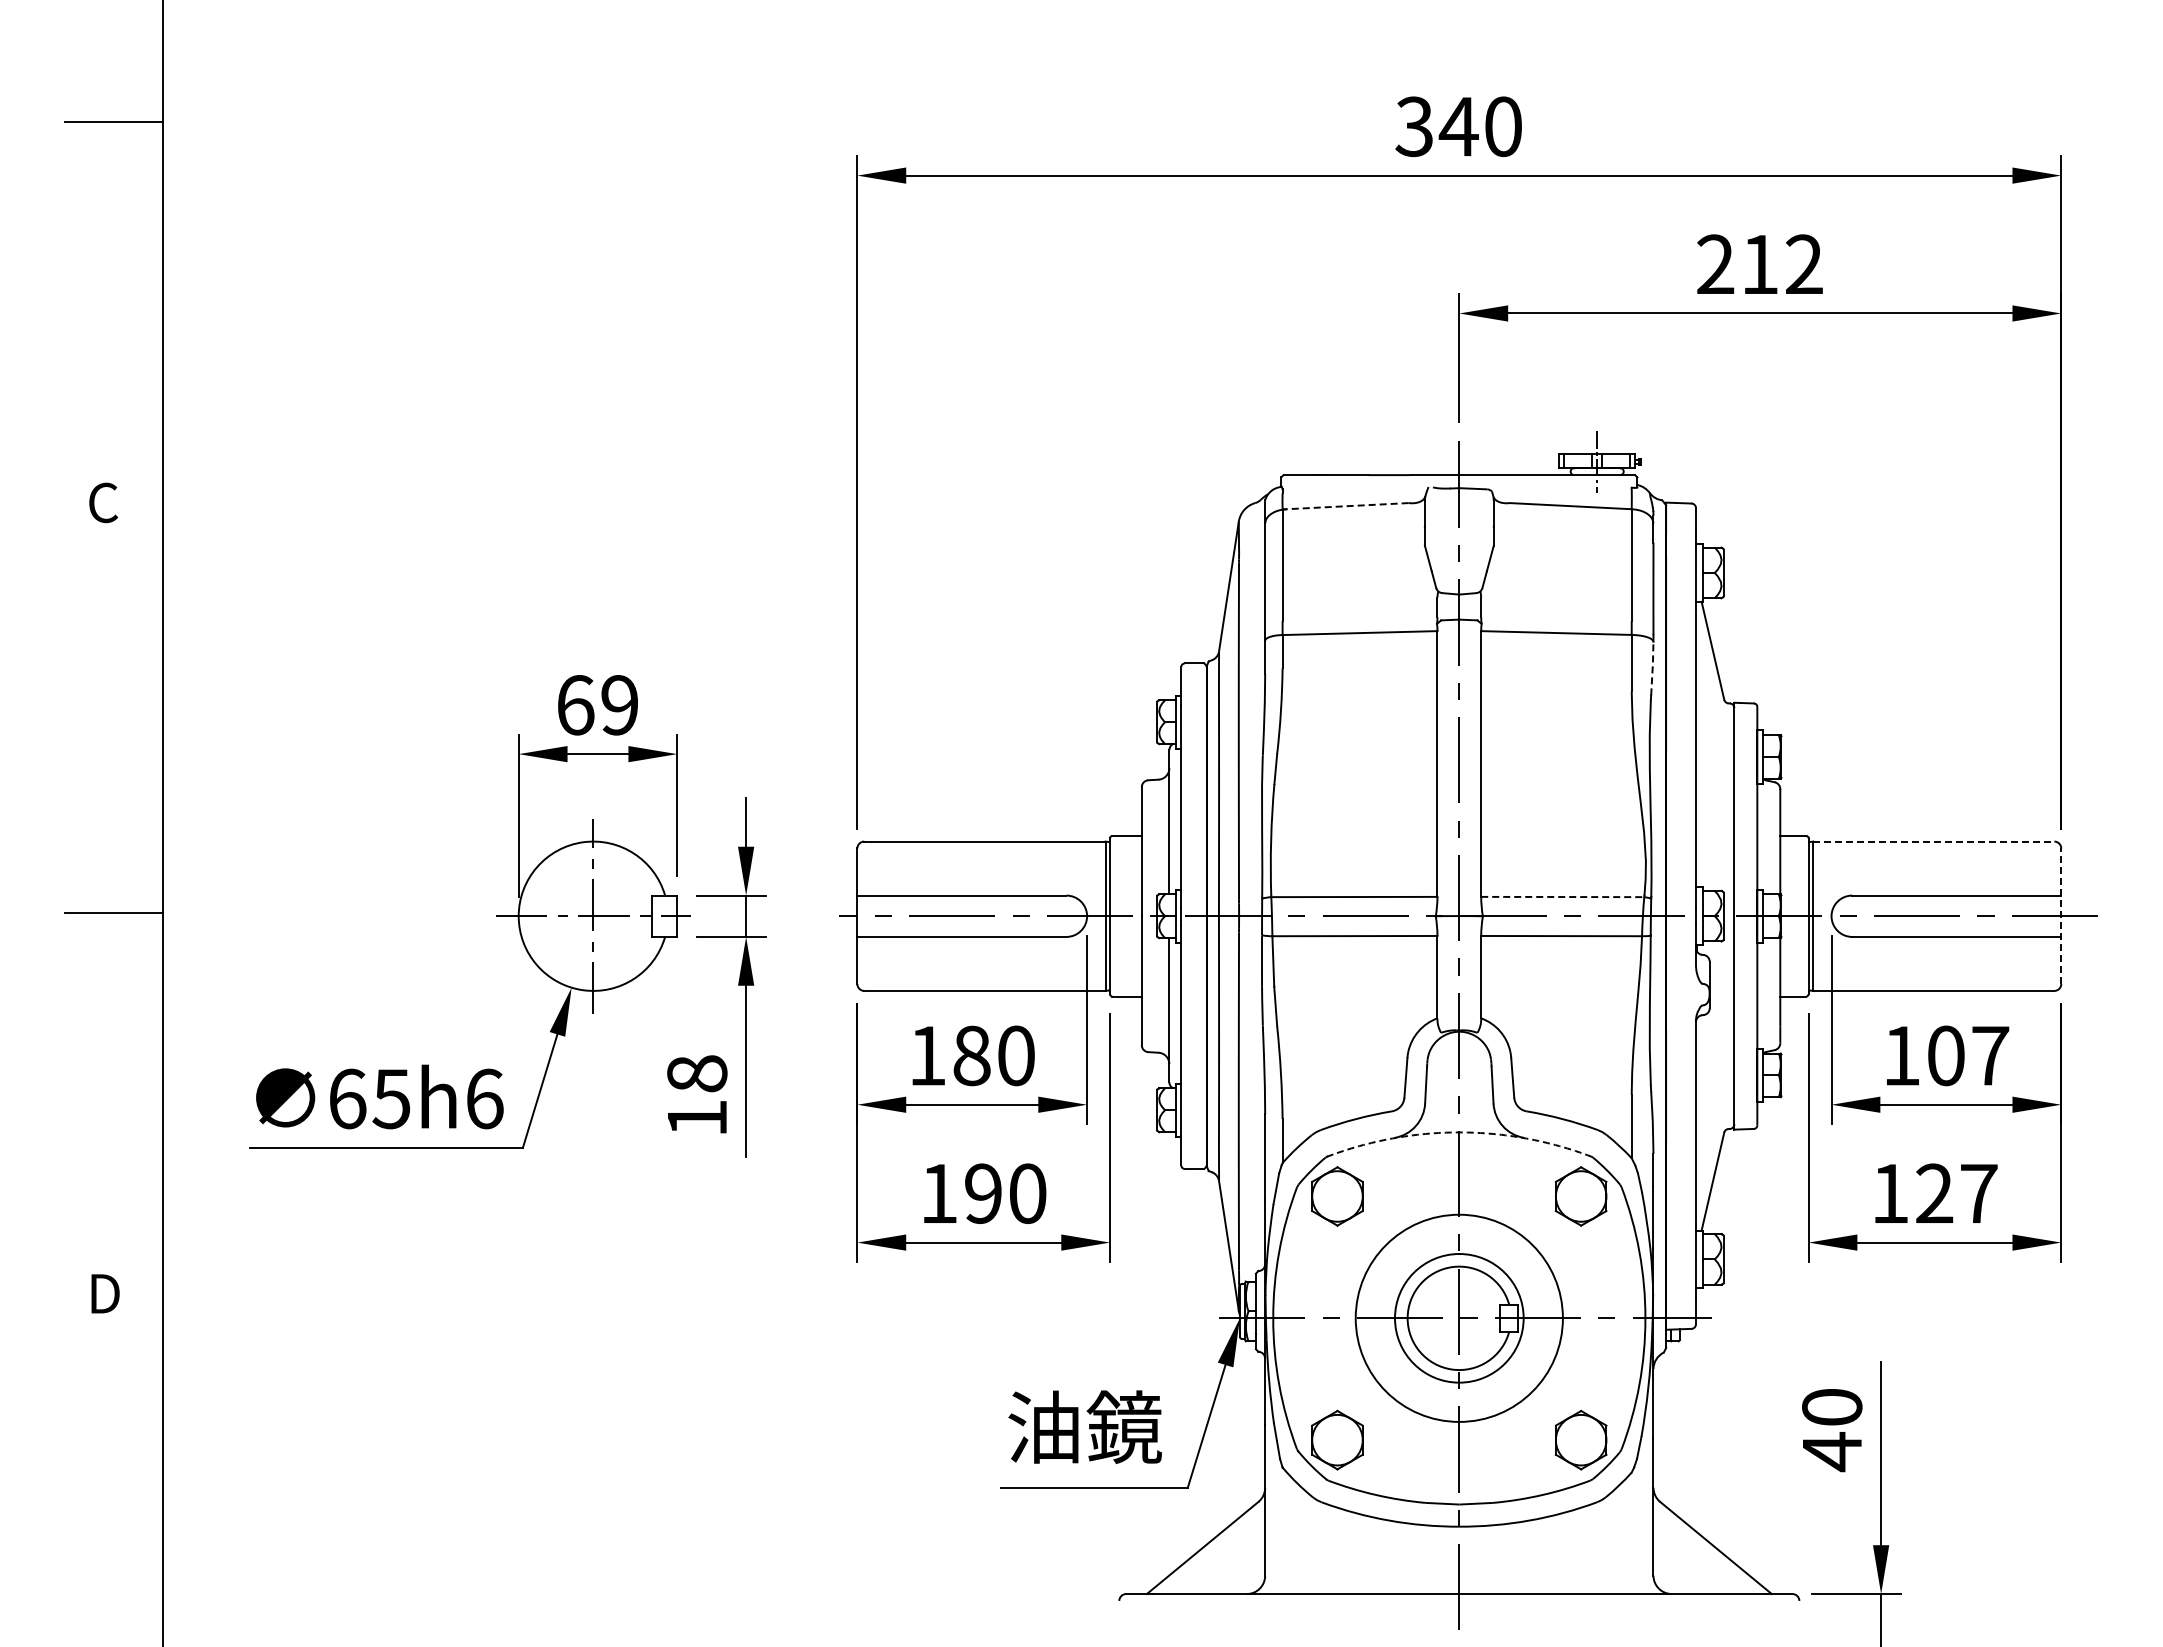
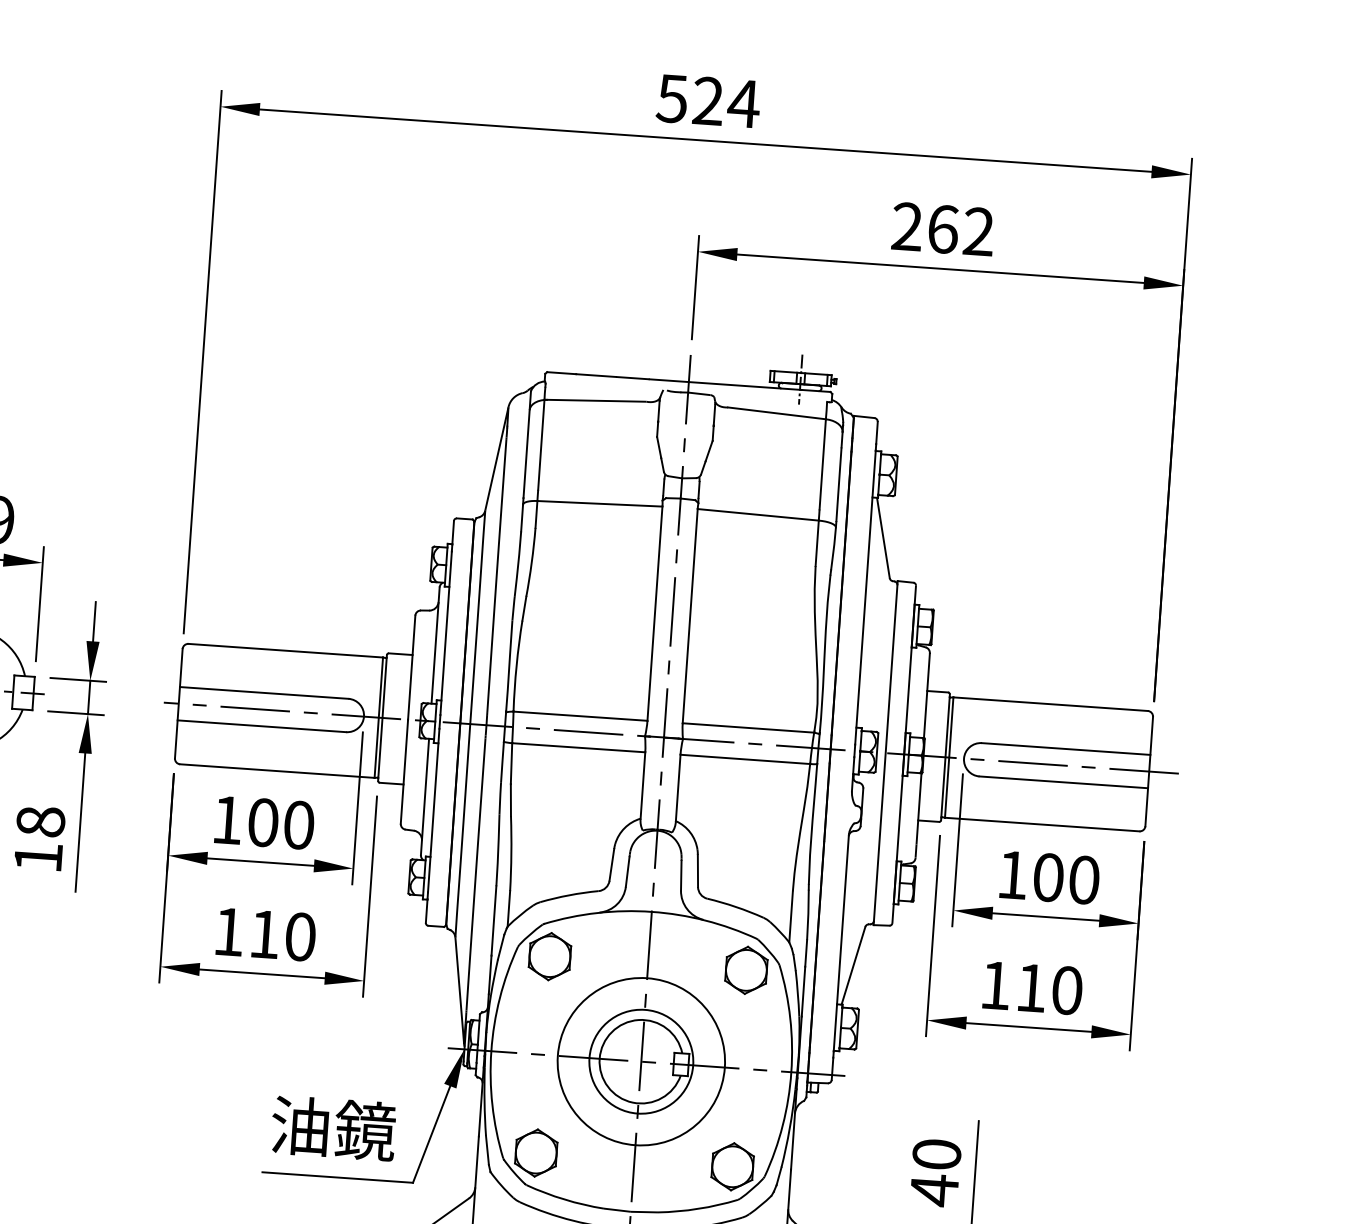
text: (1459, 126) -> (708, 101), 340 -> 524
text: (1760, 264) -> (943, 229), 212 -> 262
line: (1345, 506) -> (595, 400), dashed -> solid
line: (1652, 668) -> (833, 548), dashed -> solid
line: (1933, 841) -> (1050, 704), dashed -> solid
line: (1562, 897) -> (748, 728), dashed -> solid
line: (2061, 916) -> (1149, 771), dashed -> solid
text: (971, 1055) -> (262, 822), 180 -> 100
text: (1990, 1055) -> (1084, 879), 107 -> 100
arc: (1459, 1132) -> (651, 911), dashed -> solid
text: (983, 1193) -> (264, 934), 190 -> 110
text: (1956, 1193) -> (1049, 989), 127 -> 110

